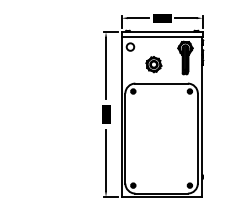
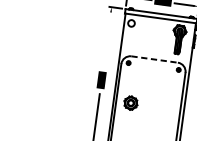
part: (153, 64) -> (130, 103), moved
line: (106, 68) -> (107, 39), removed
line: (162, 83) -> (155, 59), solid -> dashed

